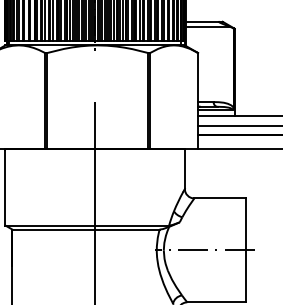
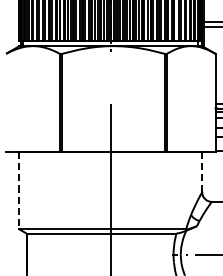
line: (184, 169) -> (201, 172), solid -> dashed
line: (5, 187) -> (19, 190), solid -> dashed

